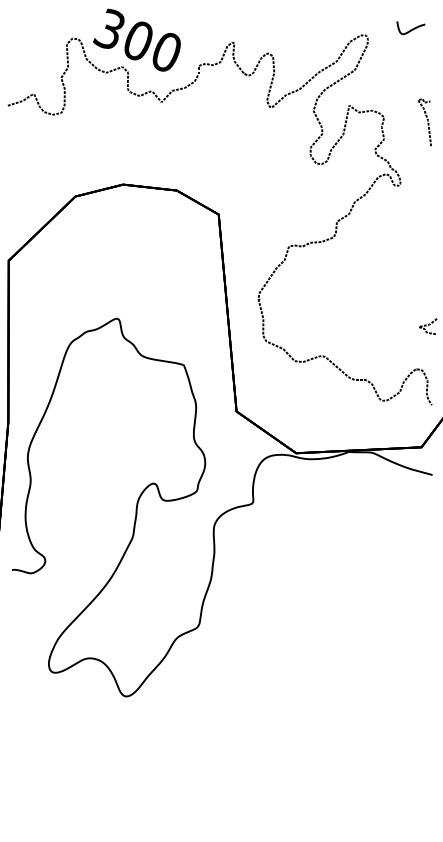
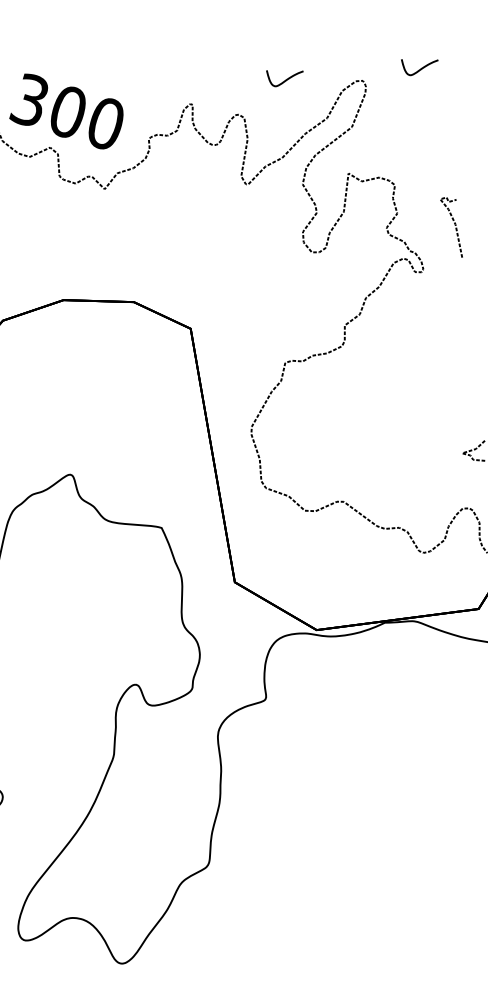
part: (306, 28) -> (284, 78), added
curve: (427, 121) -> (454, 226), moved

